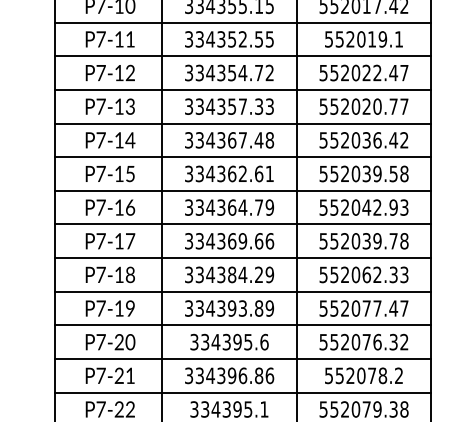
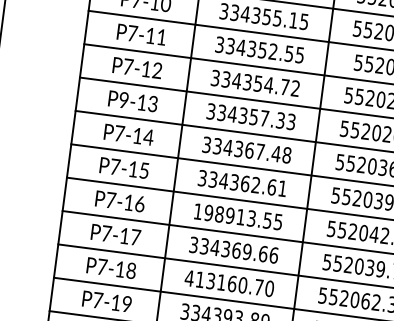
text: (100, 106) -> (123, 99), P7-13 -> P9-13
text: (229, 207) -> (238, 216), 334364.79 -> 198913.55
text: (228, 274) -> (228, 283), 334384.29 -> 413160.70

